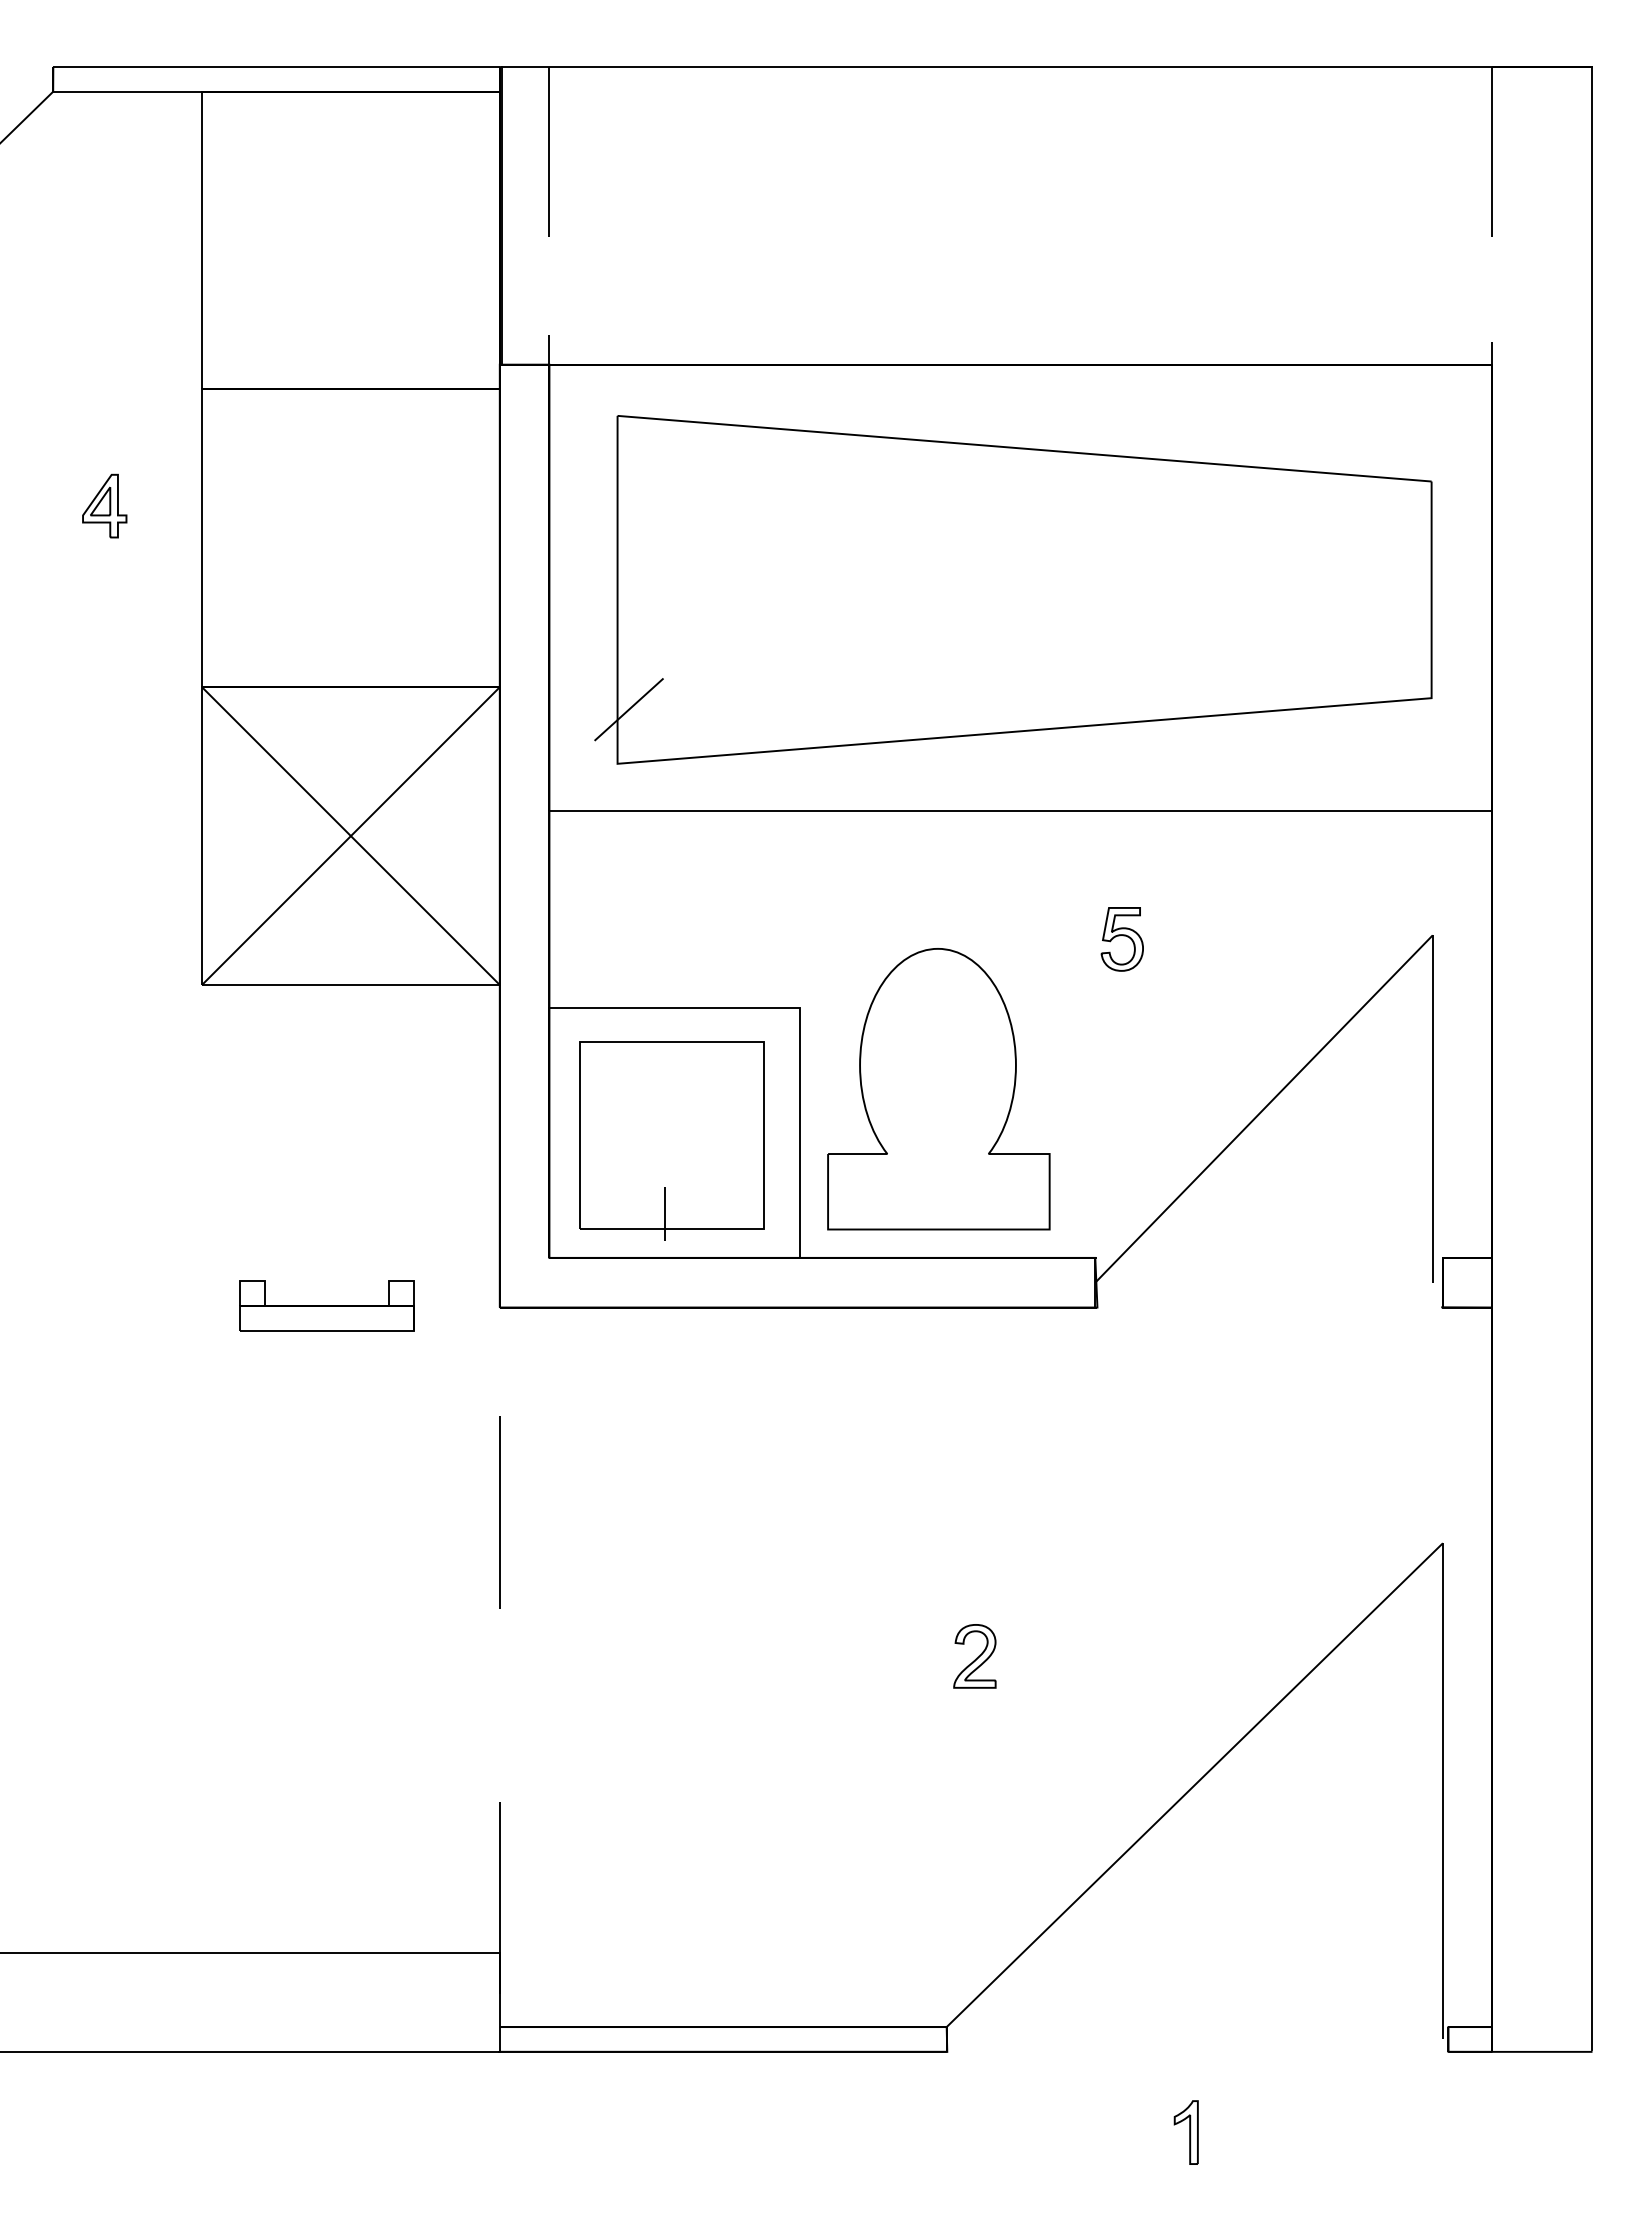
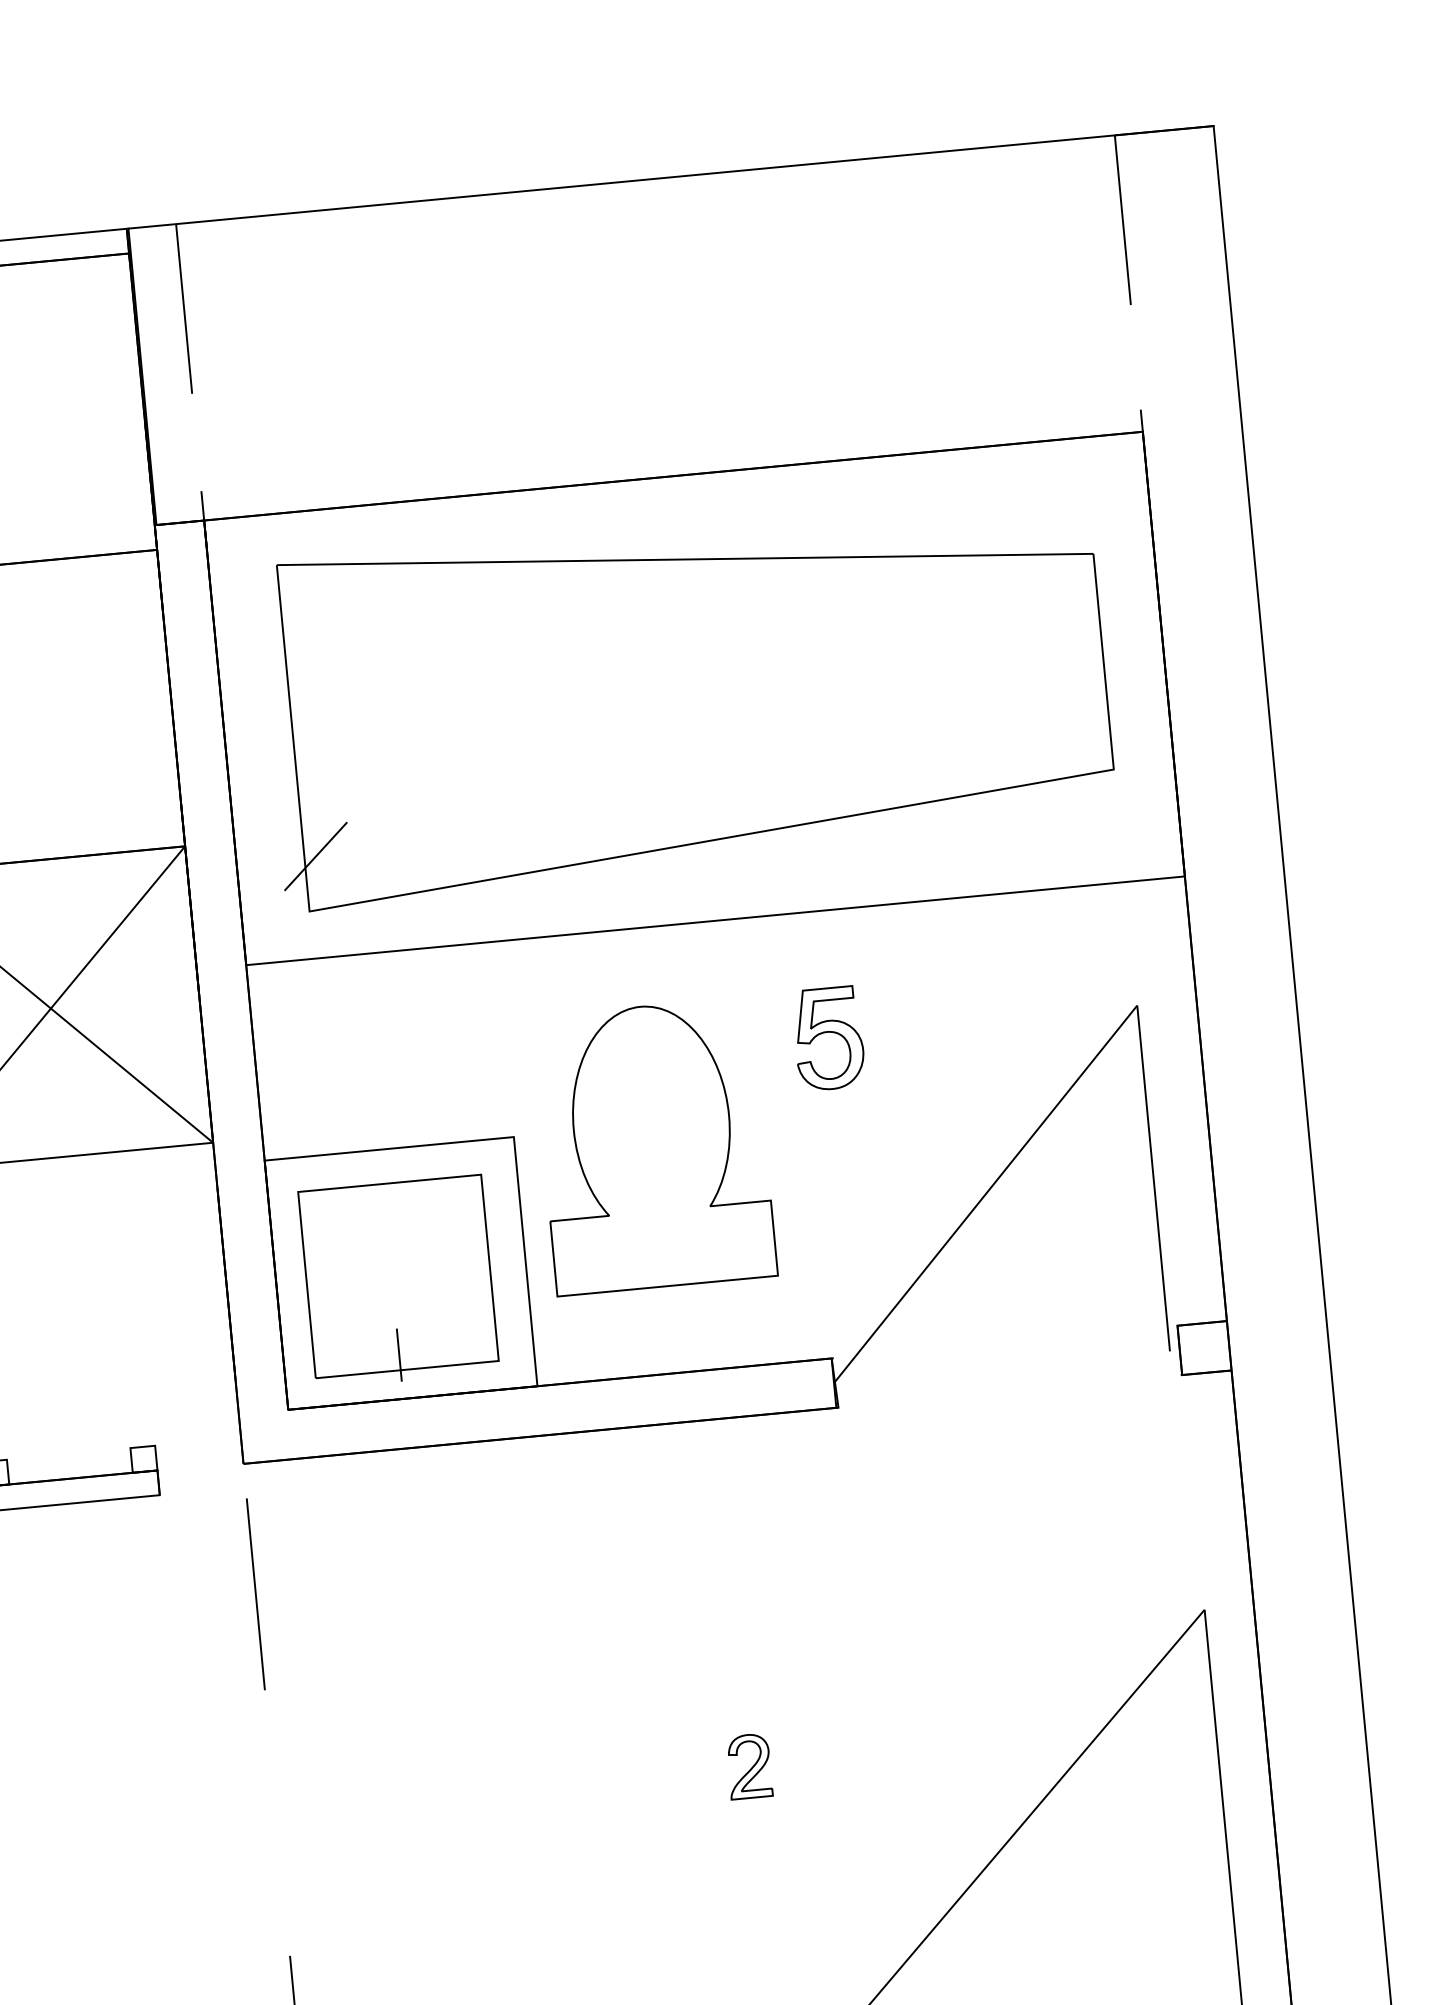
part: (1121, 939) -> (827, 1038), size x1.6
part: (938, 1089) -> (654, 1146), moved
line: (499, 1512) -> (255, 1594), moved

